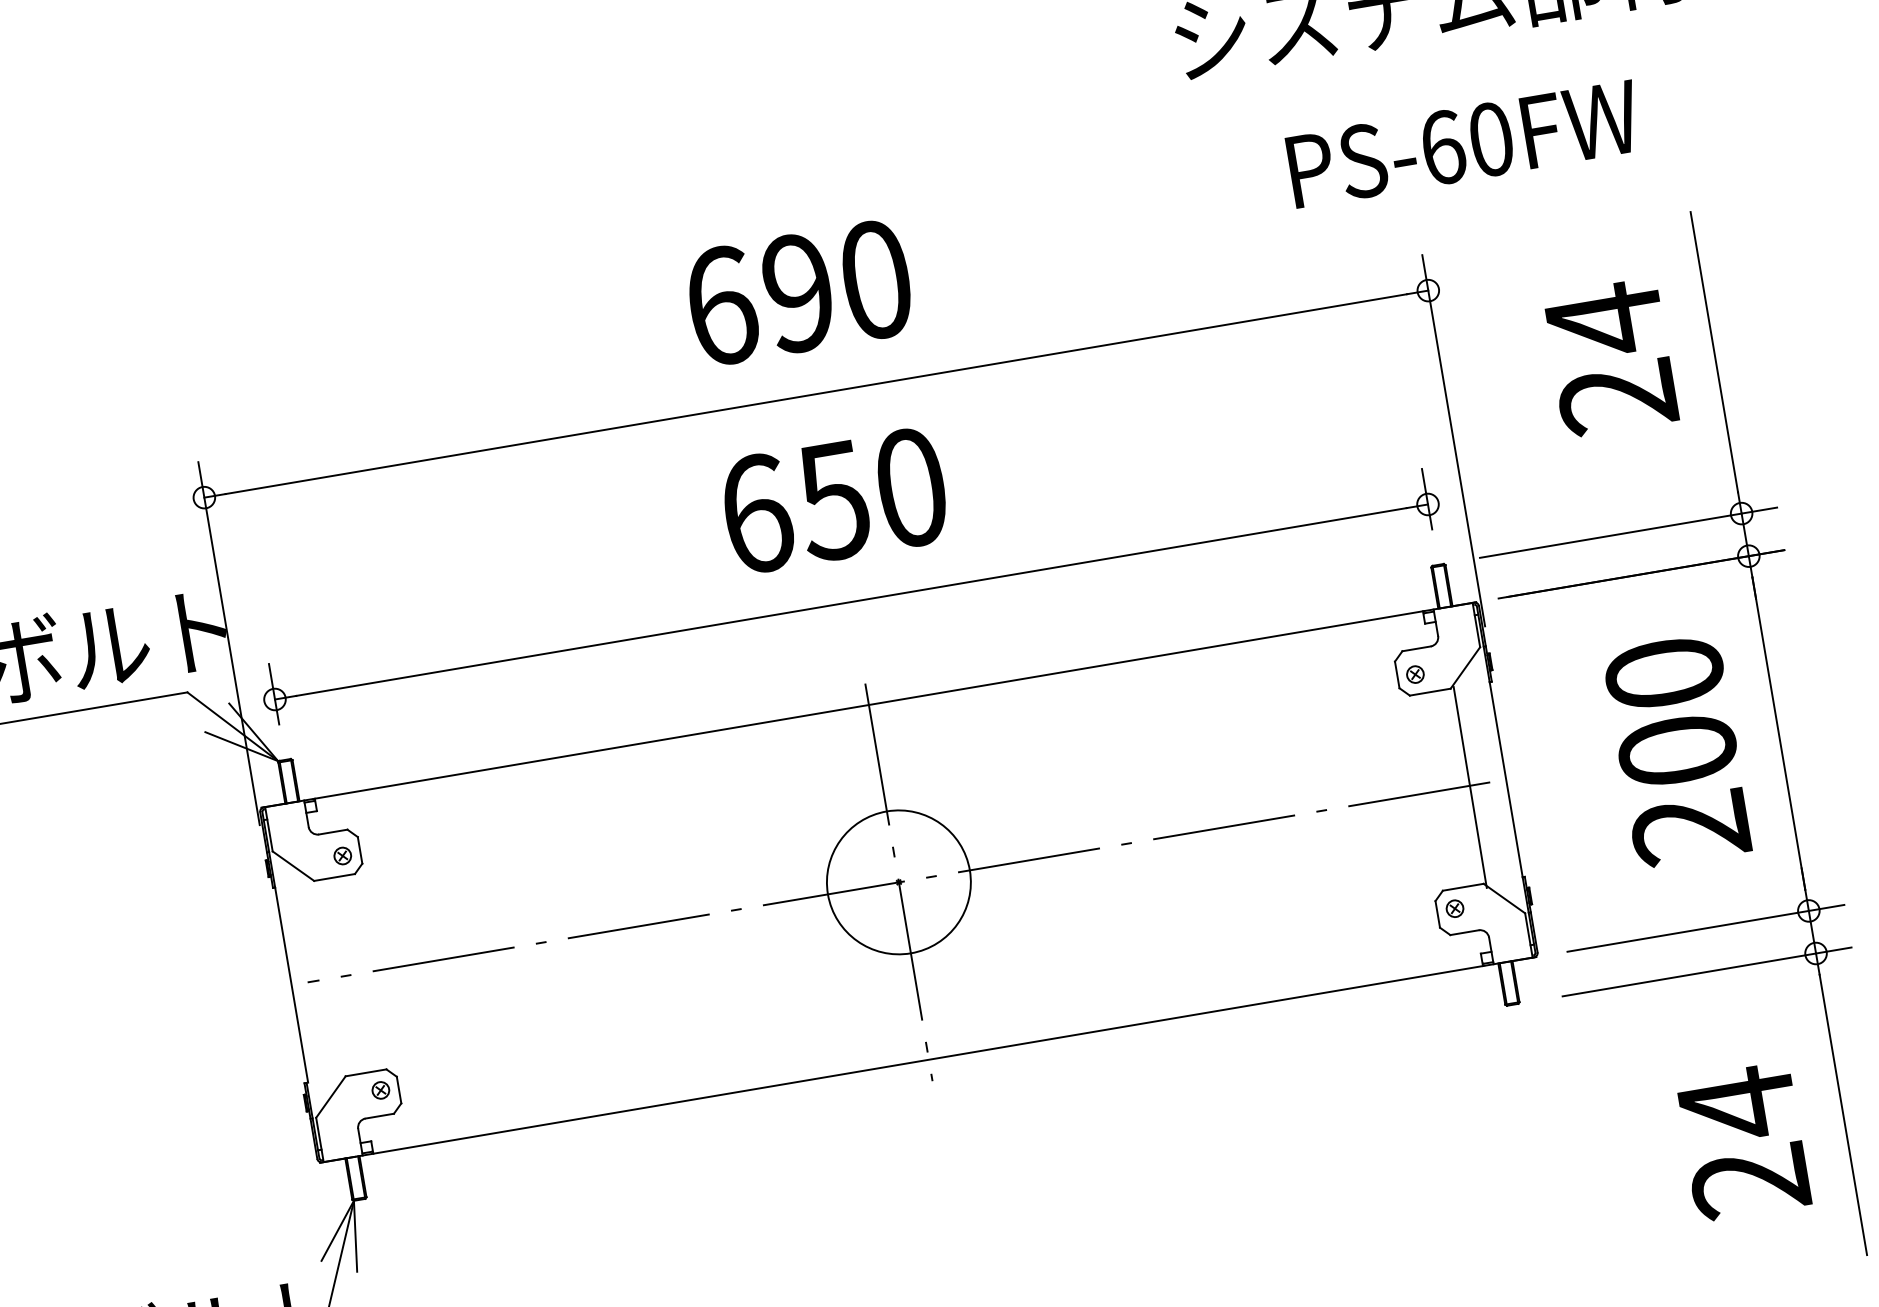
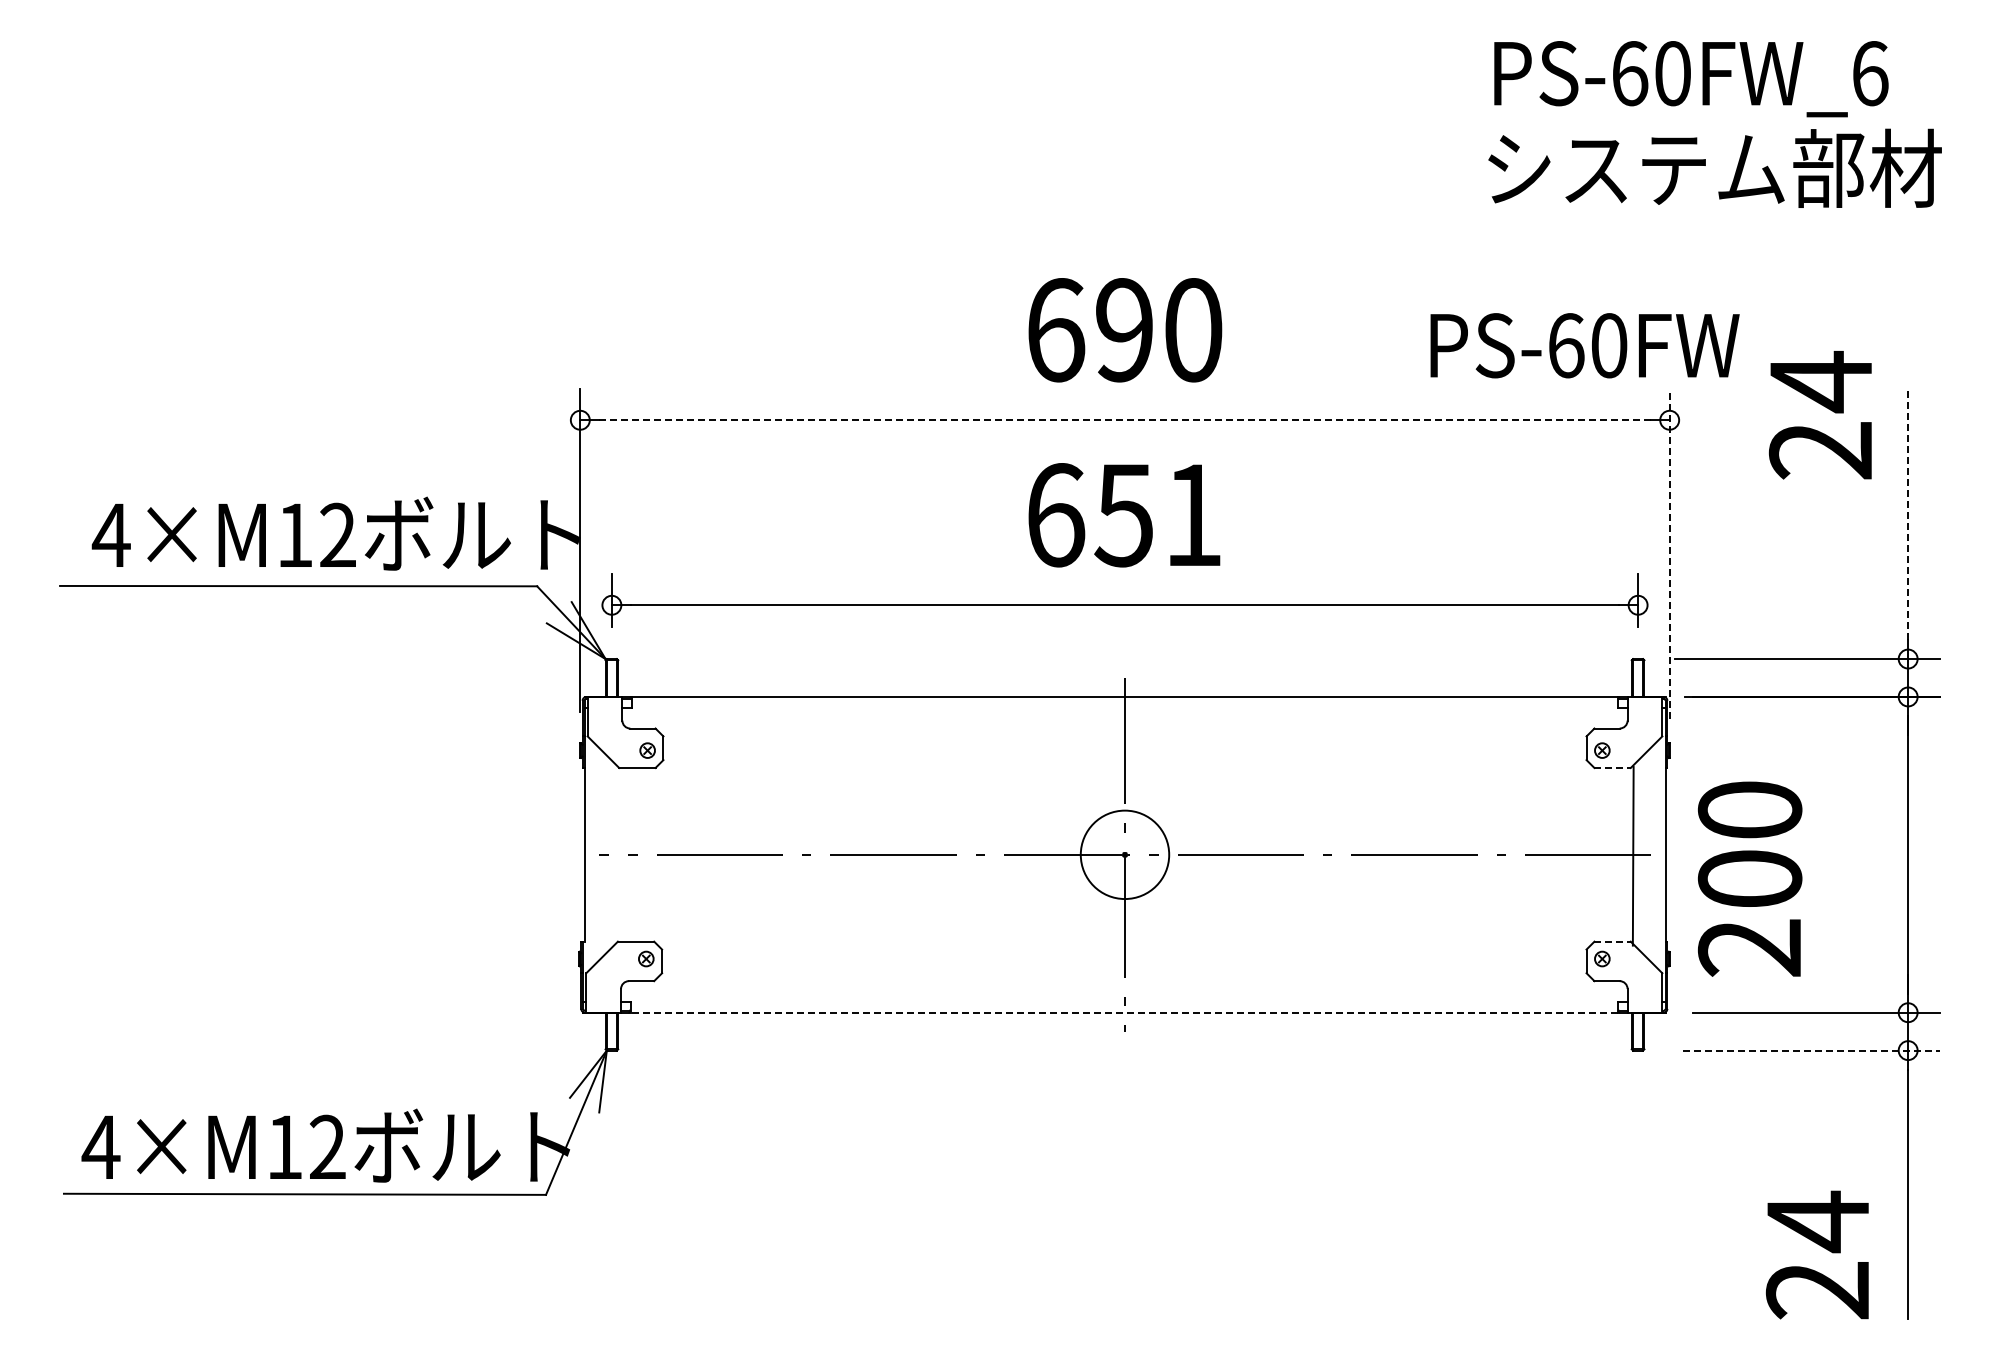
text: (1463, 143) -> (1584, 345), moved
line: (1714, 352) -> (1908, 515), solid -> dashed
text: (1610, 358) -> (1820, 415), moved
line: (816, 394) -> (1125, 420), solid -> dashed
line: (1453, 440) -> (1669, 553), solid -> dashed
text: (911, 488) -> (1193, 515), 650 -> 651
line: (1431, 692) -> (1613, 768), solid -> dashed
text: (1678, 750) -> (1750, 878), moved
circle: (898, 882) -> (1124, 854), size x0.7
line: (1464, 886) -> (1613, 941), solid -> dashed
line: (1707, 971) -> (1811, 1050), solid -> dashed
line: (928, 1059) -> (1124, 1012), solid -> dashed
text: (1743, 1141) -> (1817, 1254), moved

